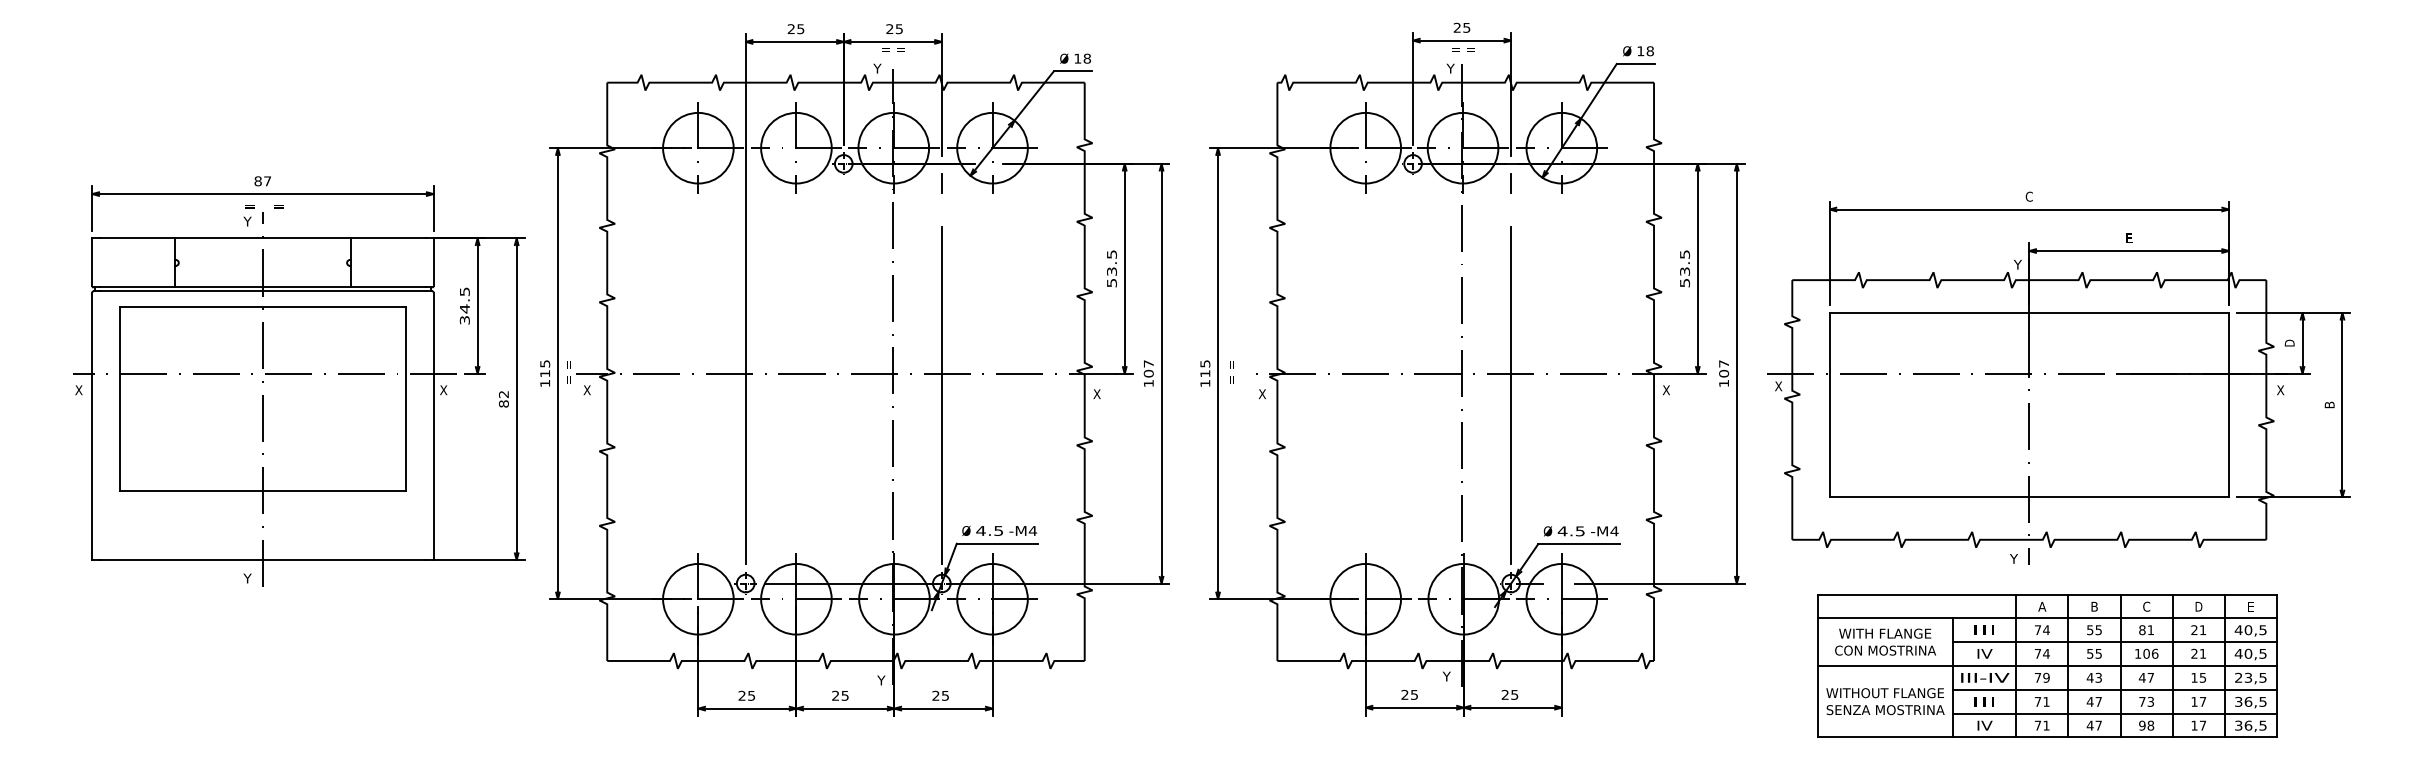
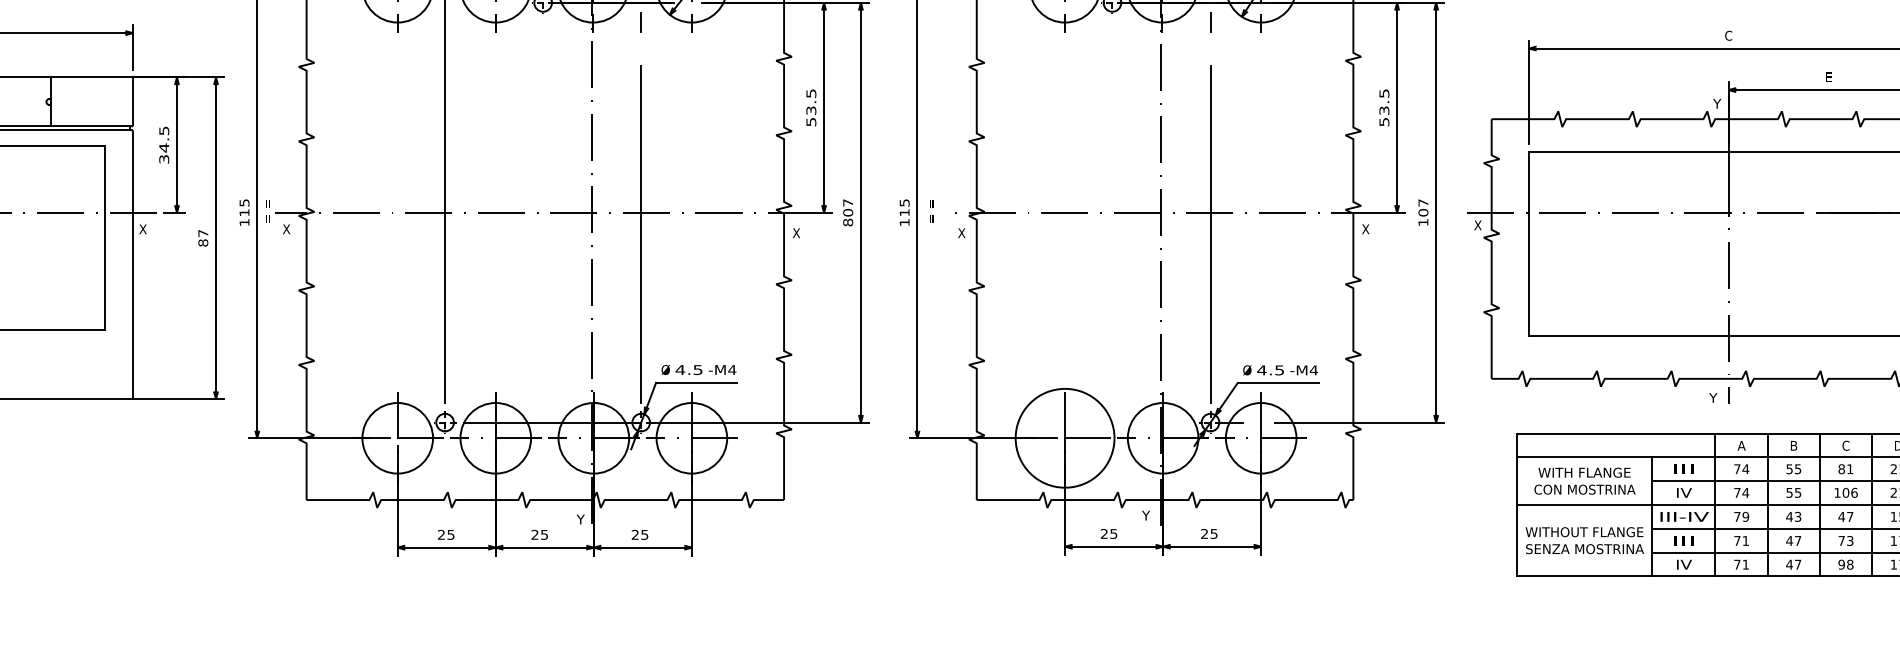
text: (1148, 383) -> (847, 222), 107 -> 807
text: (503, 394) -> (202, 233), 82 -> 87
circle: (1365, 598) -> (1064, 437), size x1.4

